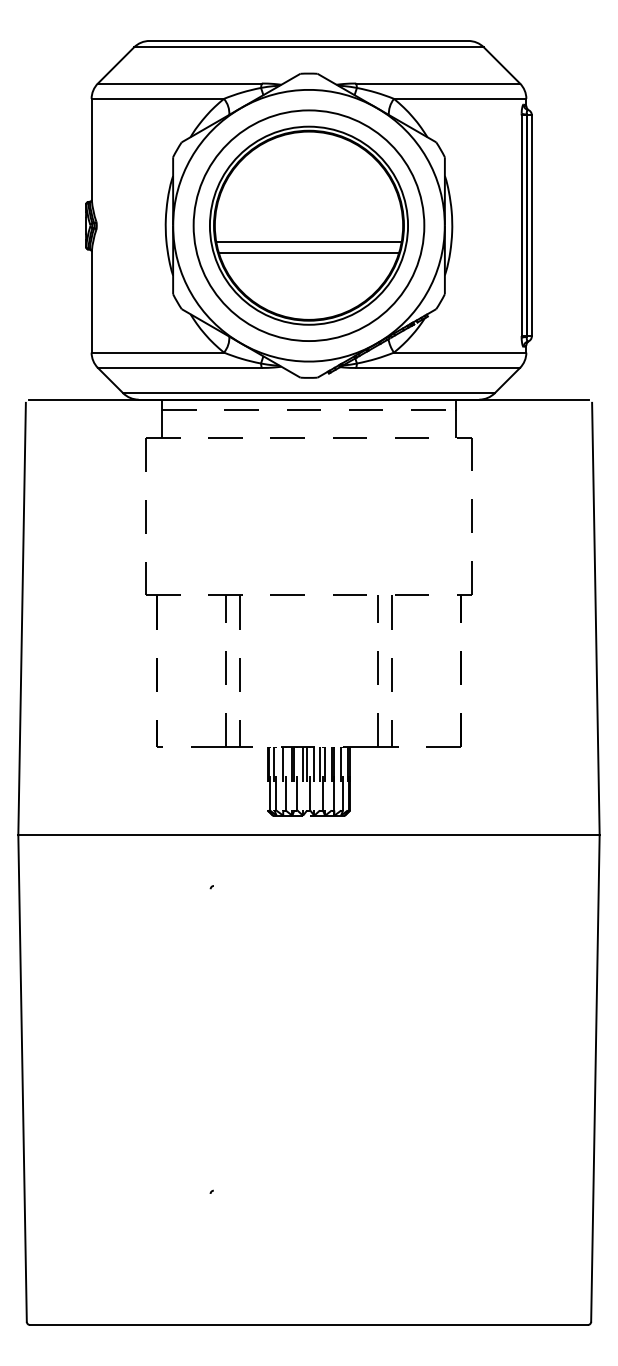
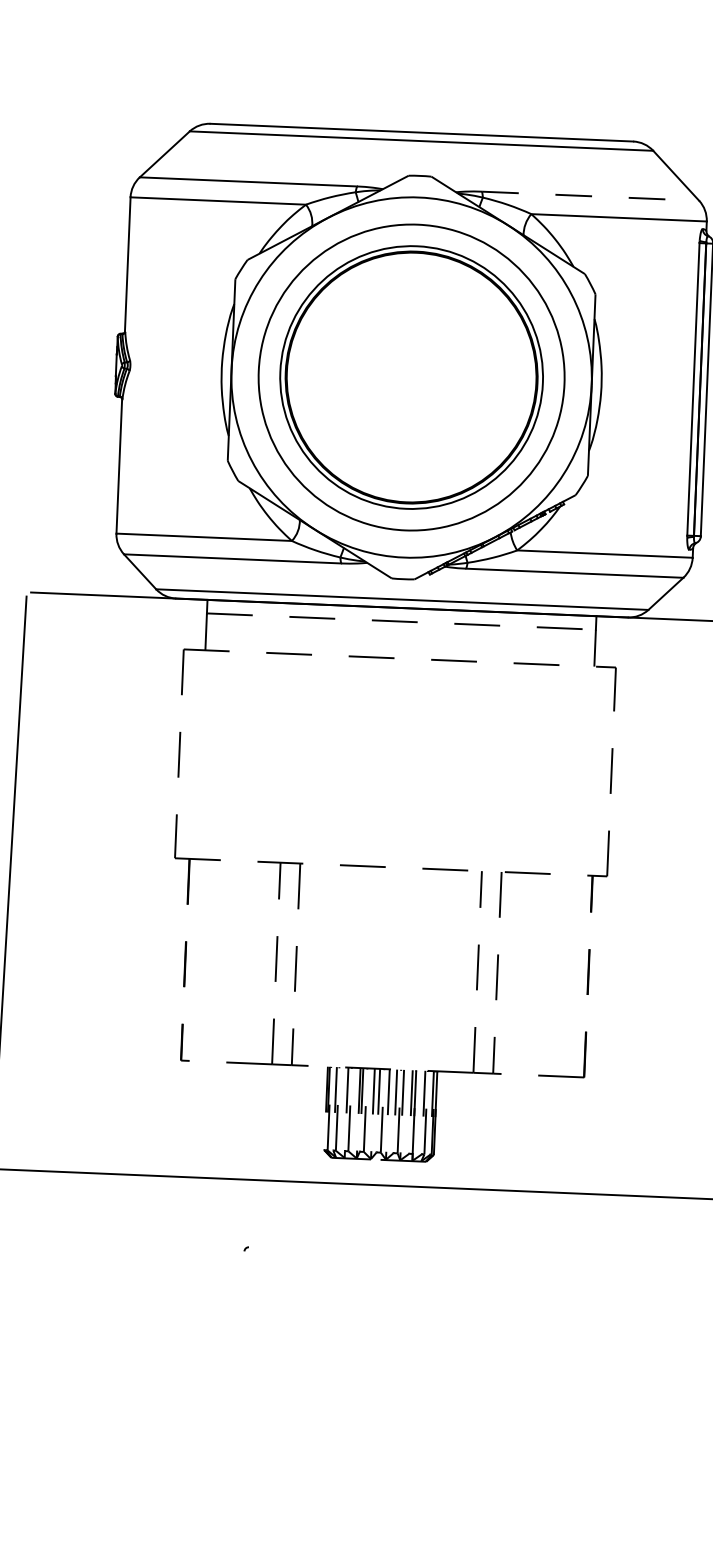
line: (438, 83) -> (591, 196), solid -> dashed
line: (308, 242) -> (410, 399), removed
line: (308, 252) -> (409, 412), removed

